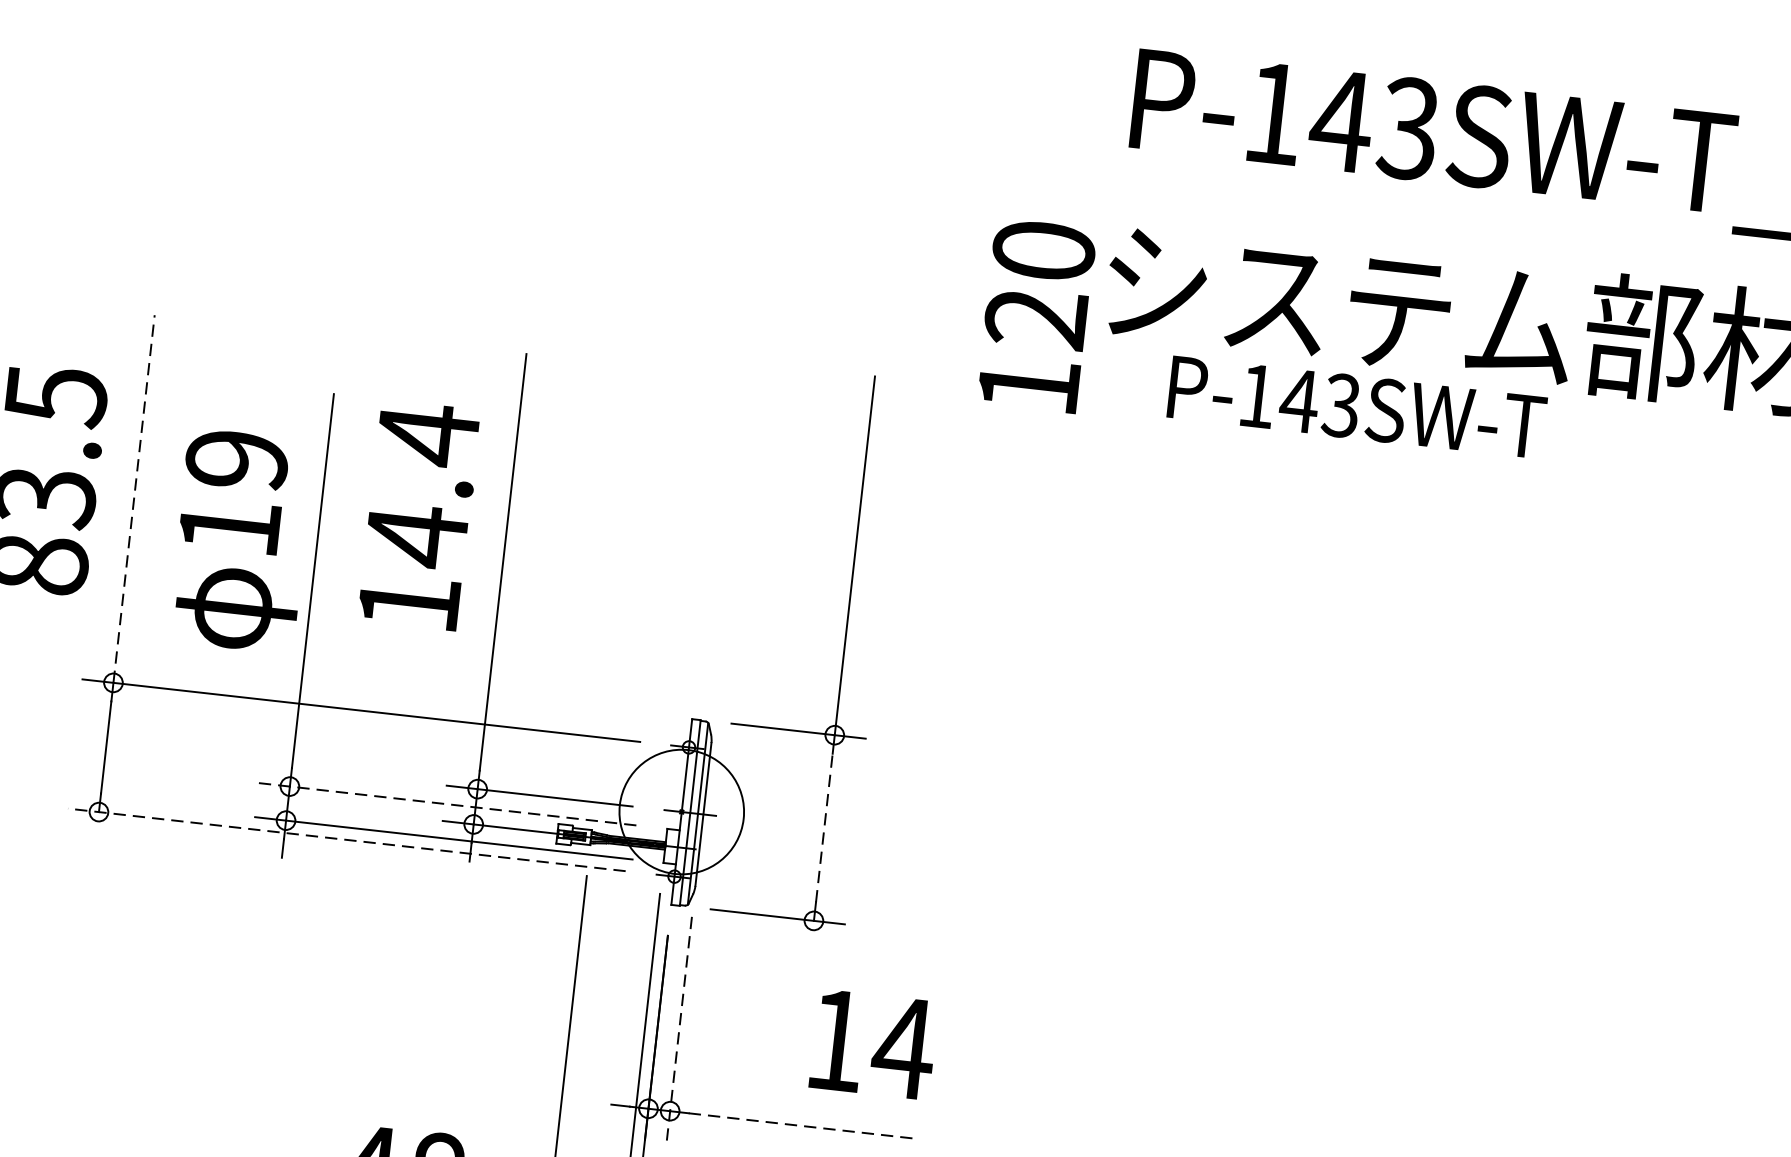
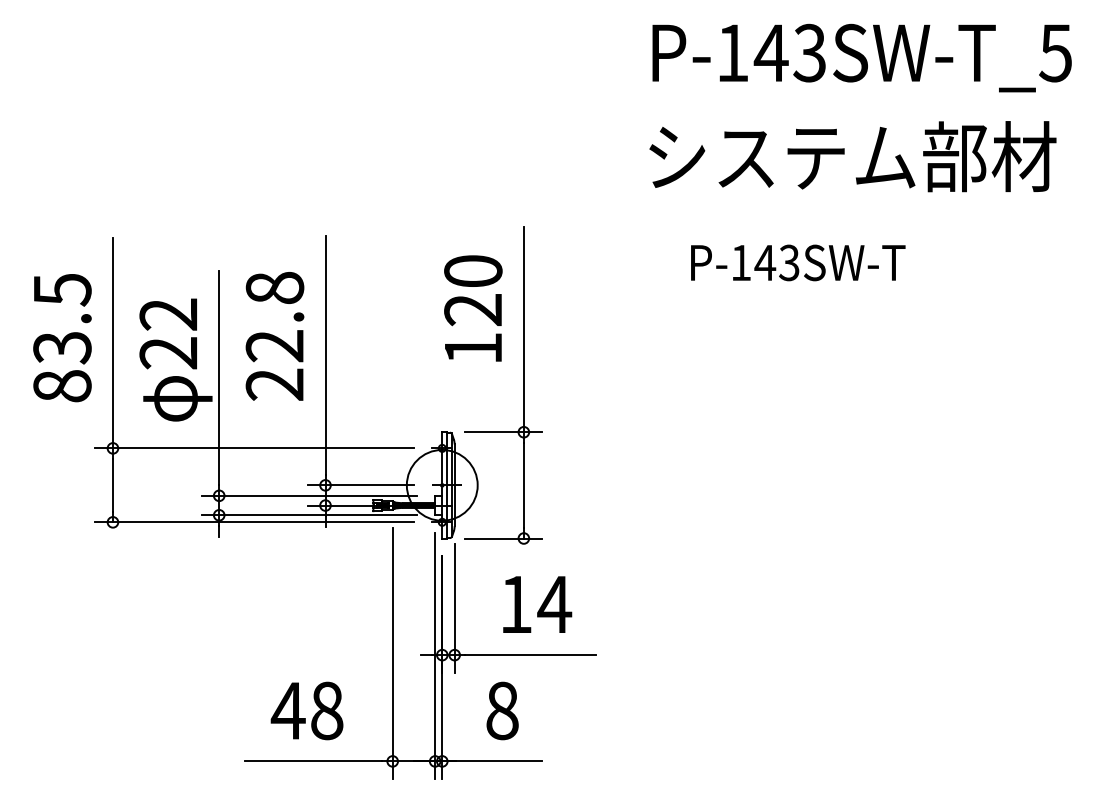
text: (1036, 315) -> (473, 308), moved
text: (1357, 406) -> (798, 262), moved
text: (233, 492) -> (168, 333), 19 -> 22
line: (133, 497) -> (112, 342), dashed -> solid
text: (417, 517) -> (274, 335), 14.4 -> 22.8
line: (447, 803) -> (309, 495), dashed -> solid
line: (823, 826) -> (523, 484), dashed -> solid
line: (346, 840) -> (254, 522), dashed -> solid
line: (678, 1029) -> (454, 608), dashed -> solid
text: (873, 1044) -> (537, 604), moved
line: (802, 1126) -> (530, 655), dashed -> solid

